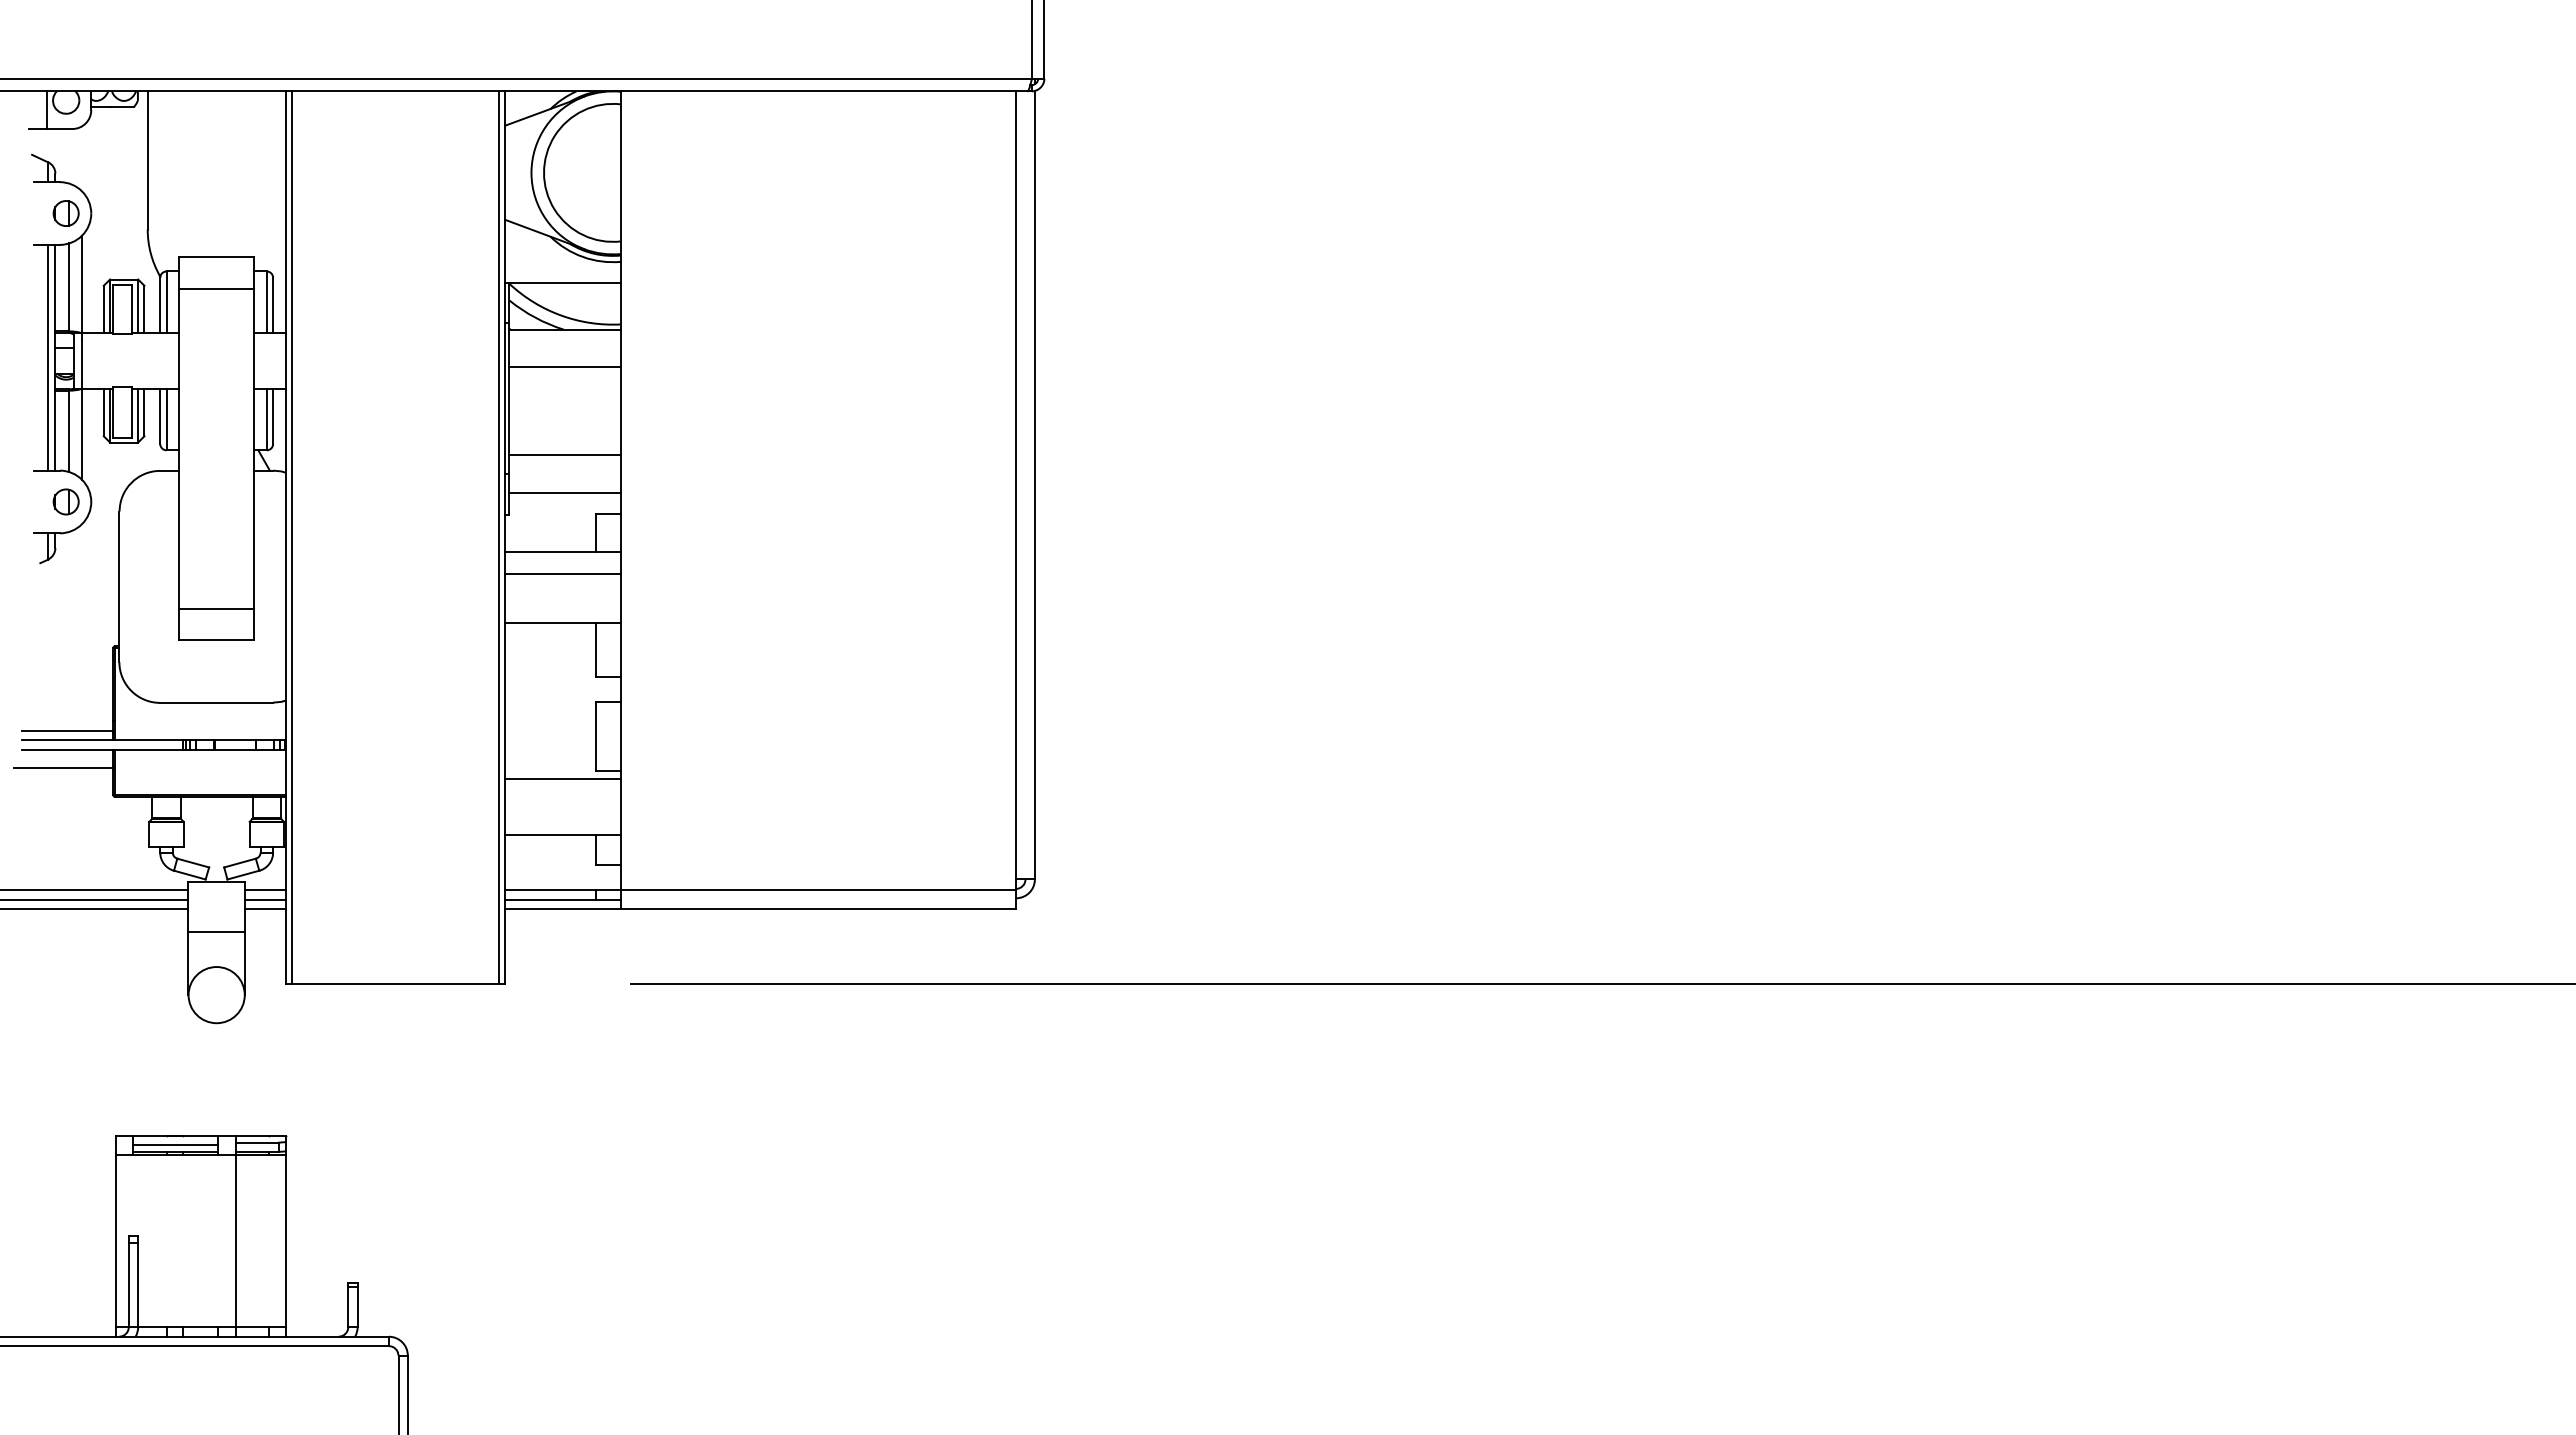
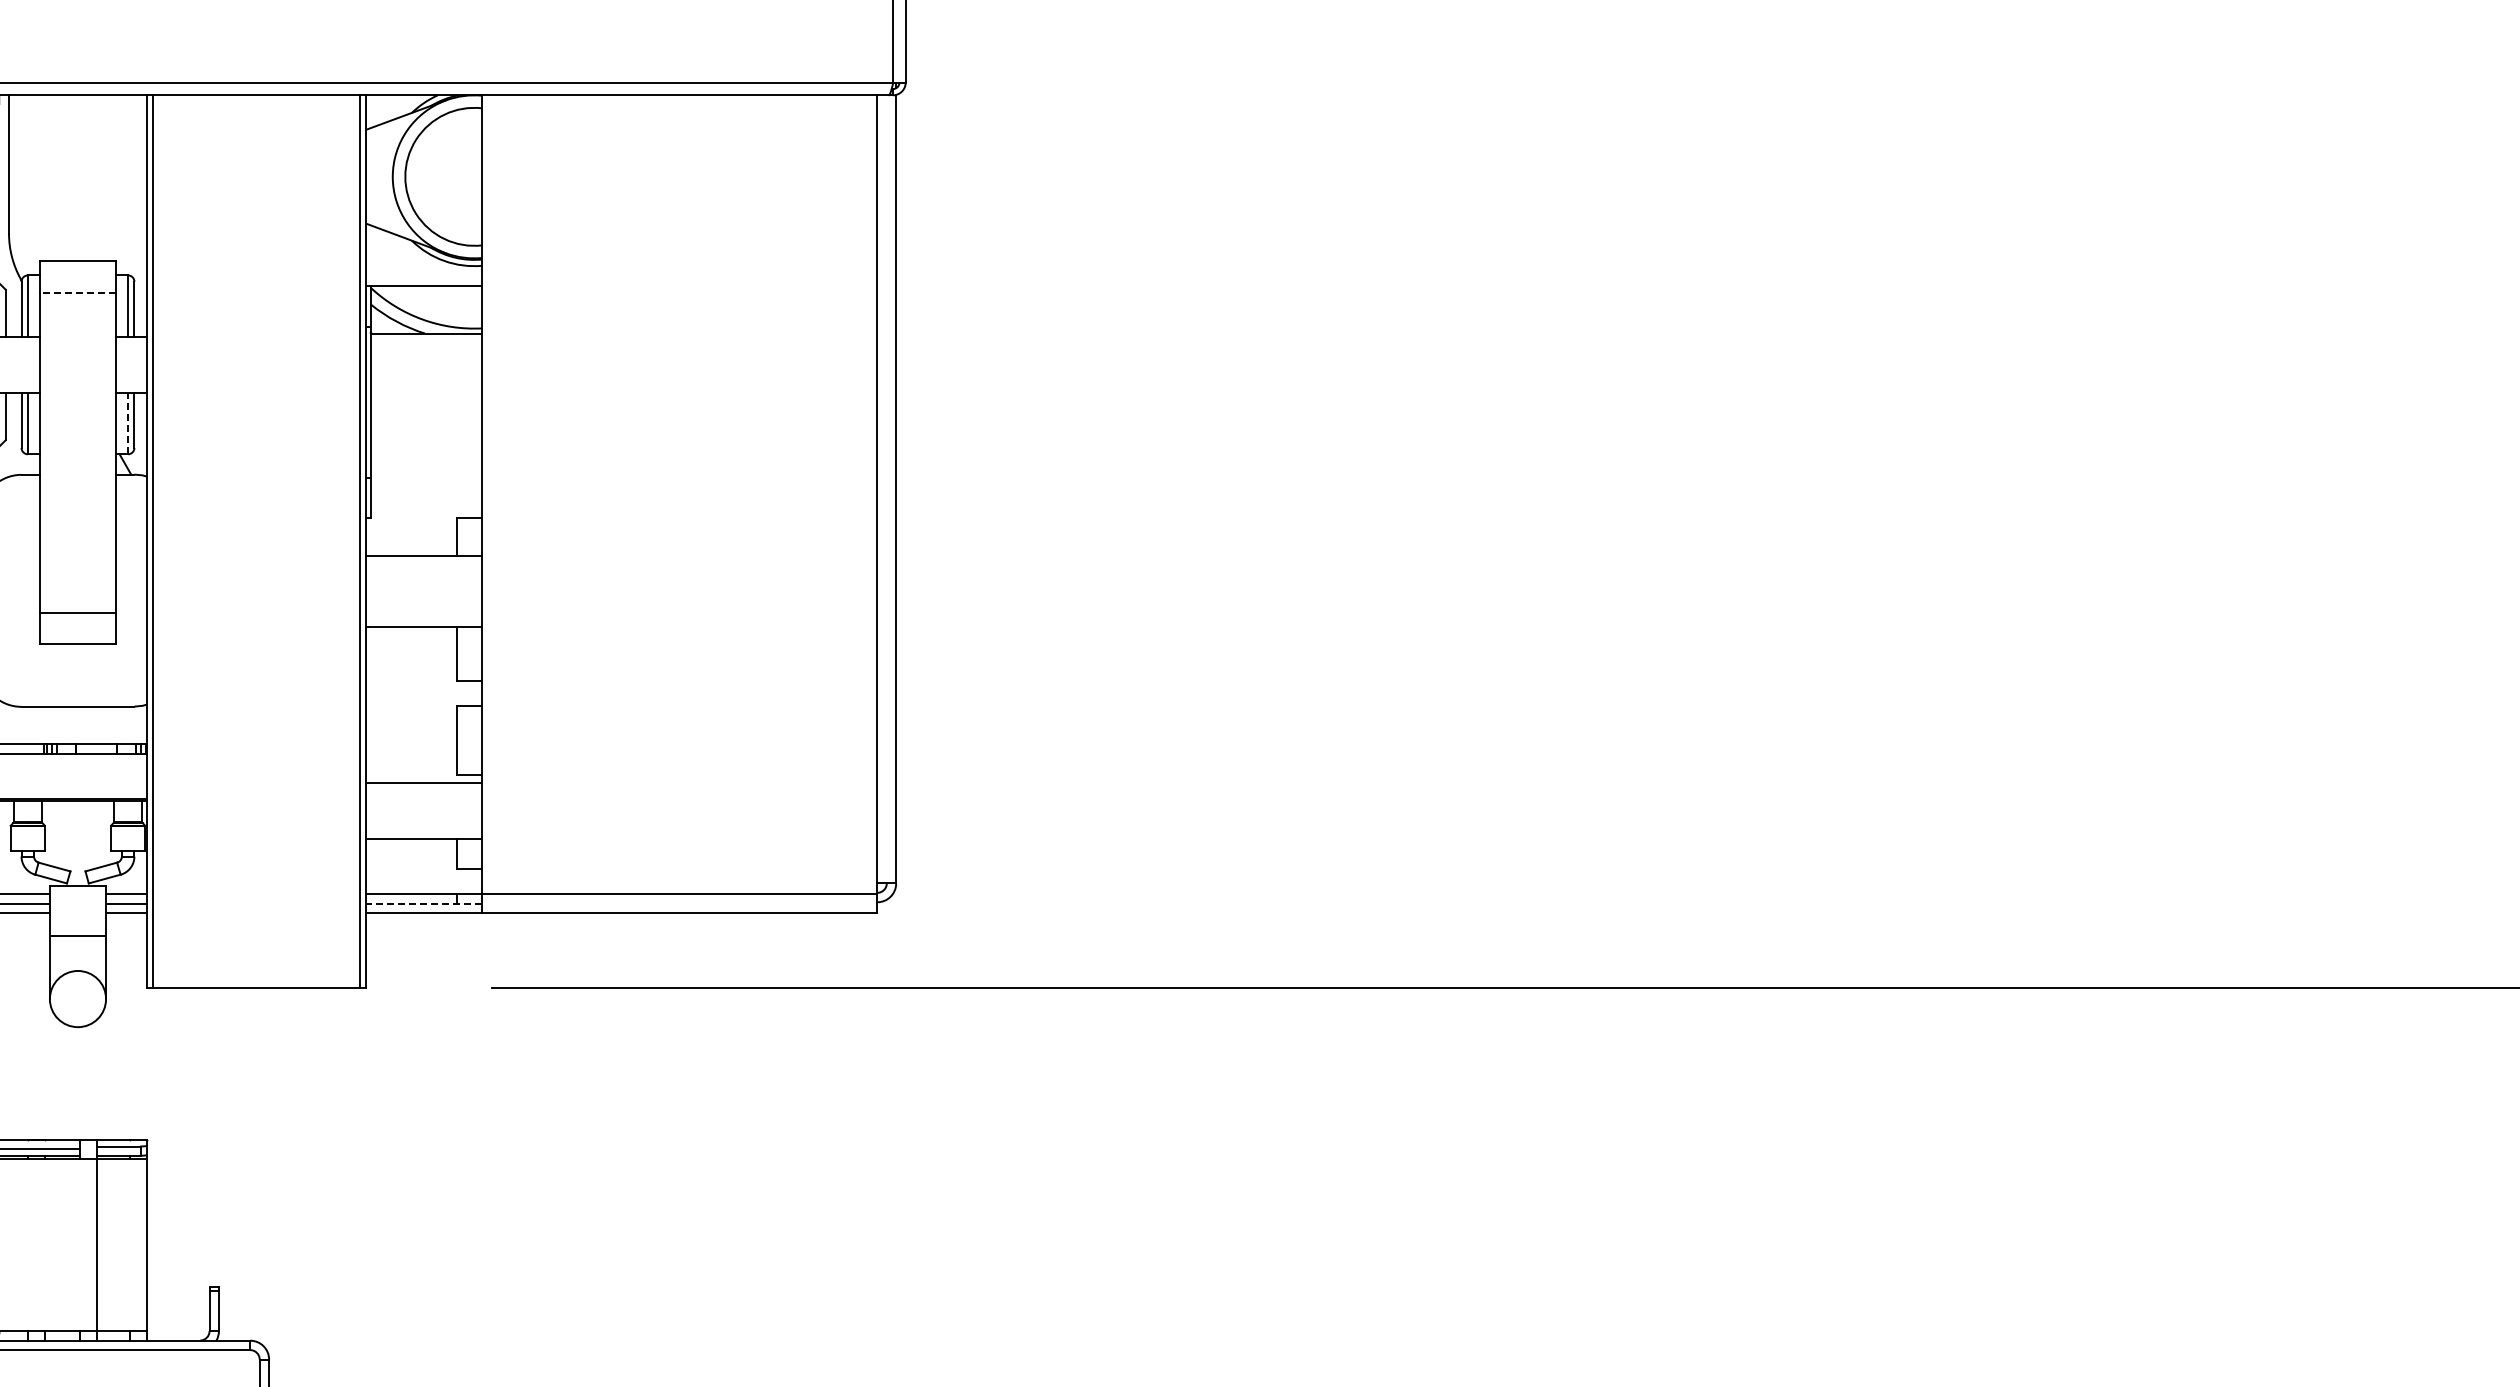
line: (216, 288) -> (77, 292), solid -> dashed
line: (565, 367) -> (426, 371), removed
line: (266, 419) -> (127, 423), solid -> dashed
line: (565, 455) -> (426, 459), removed
line: (565, 492) -> (426, 496), removed
line: (563, 574) -> (424, 578), removed
line: (563, 899) -> (424, 903), solid -> dashed

